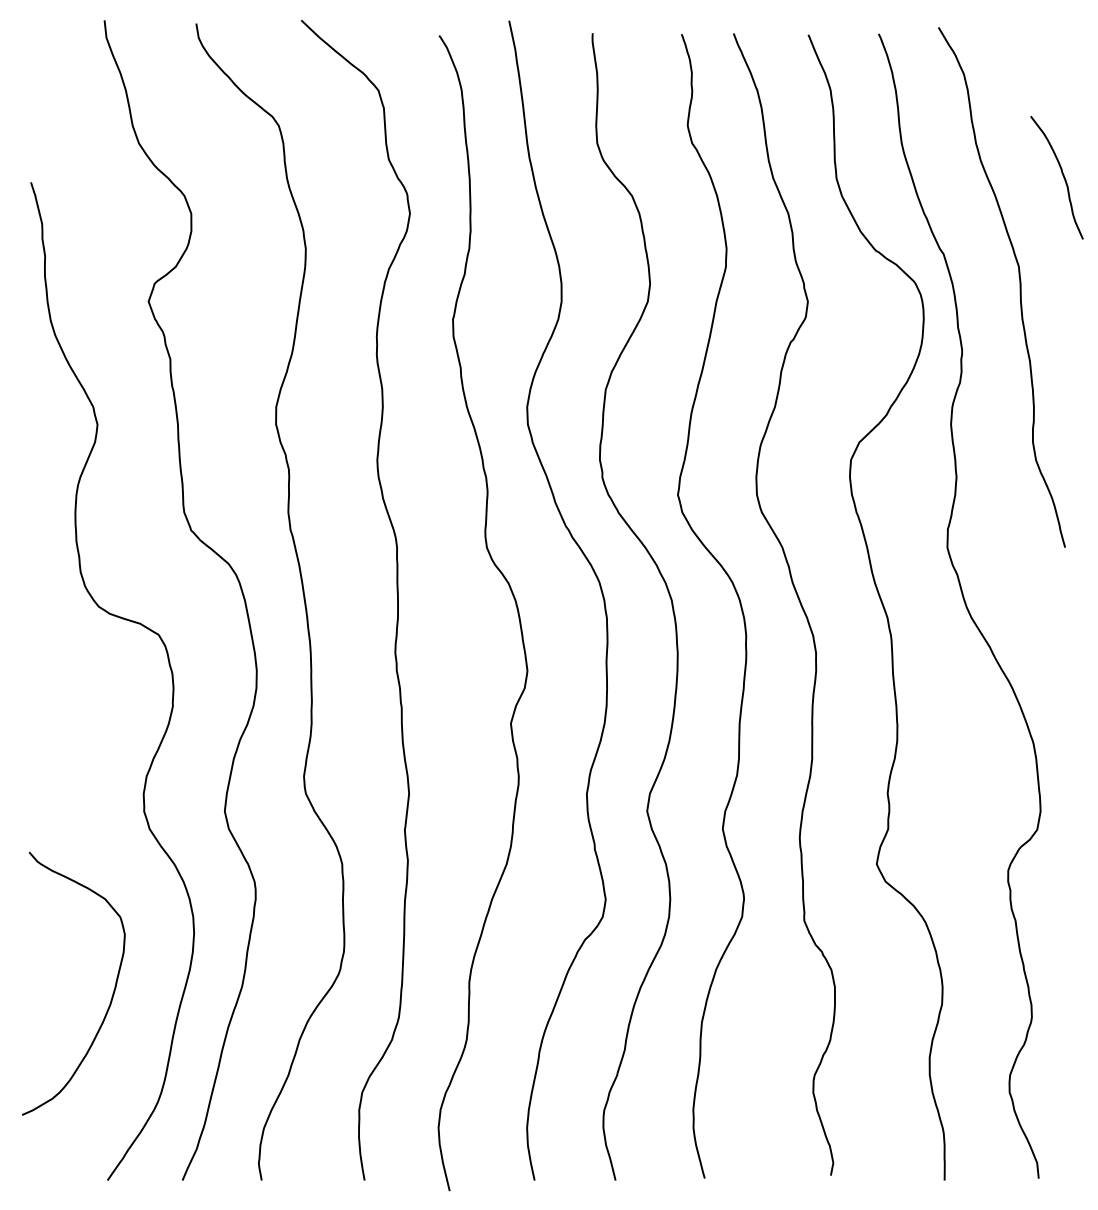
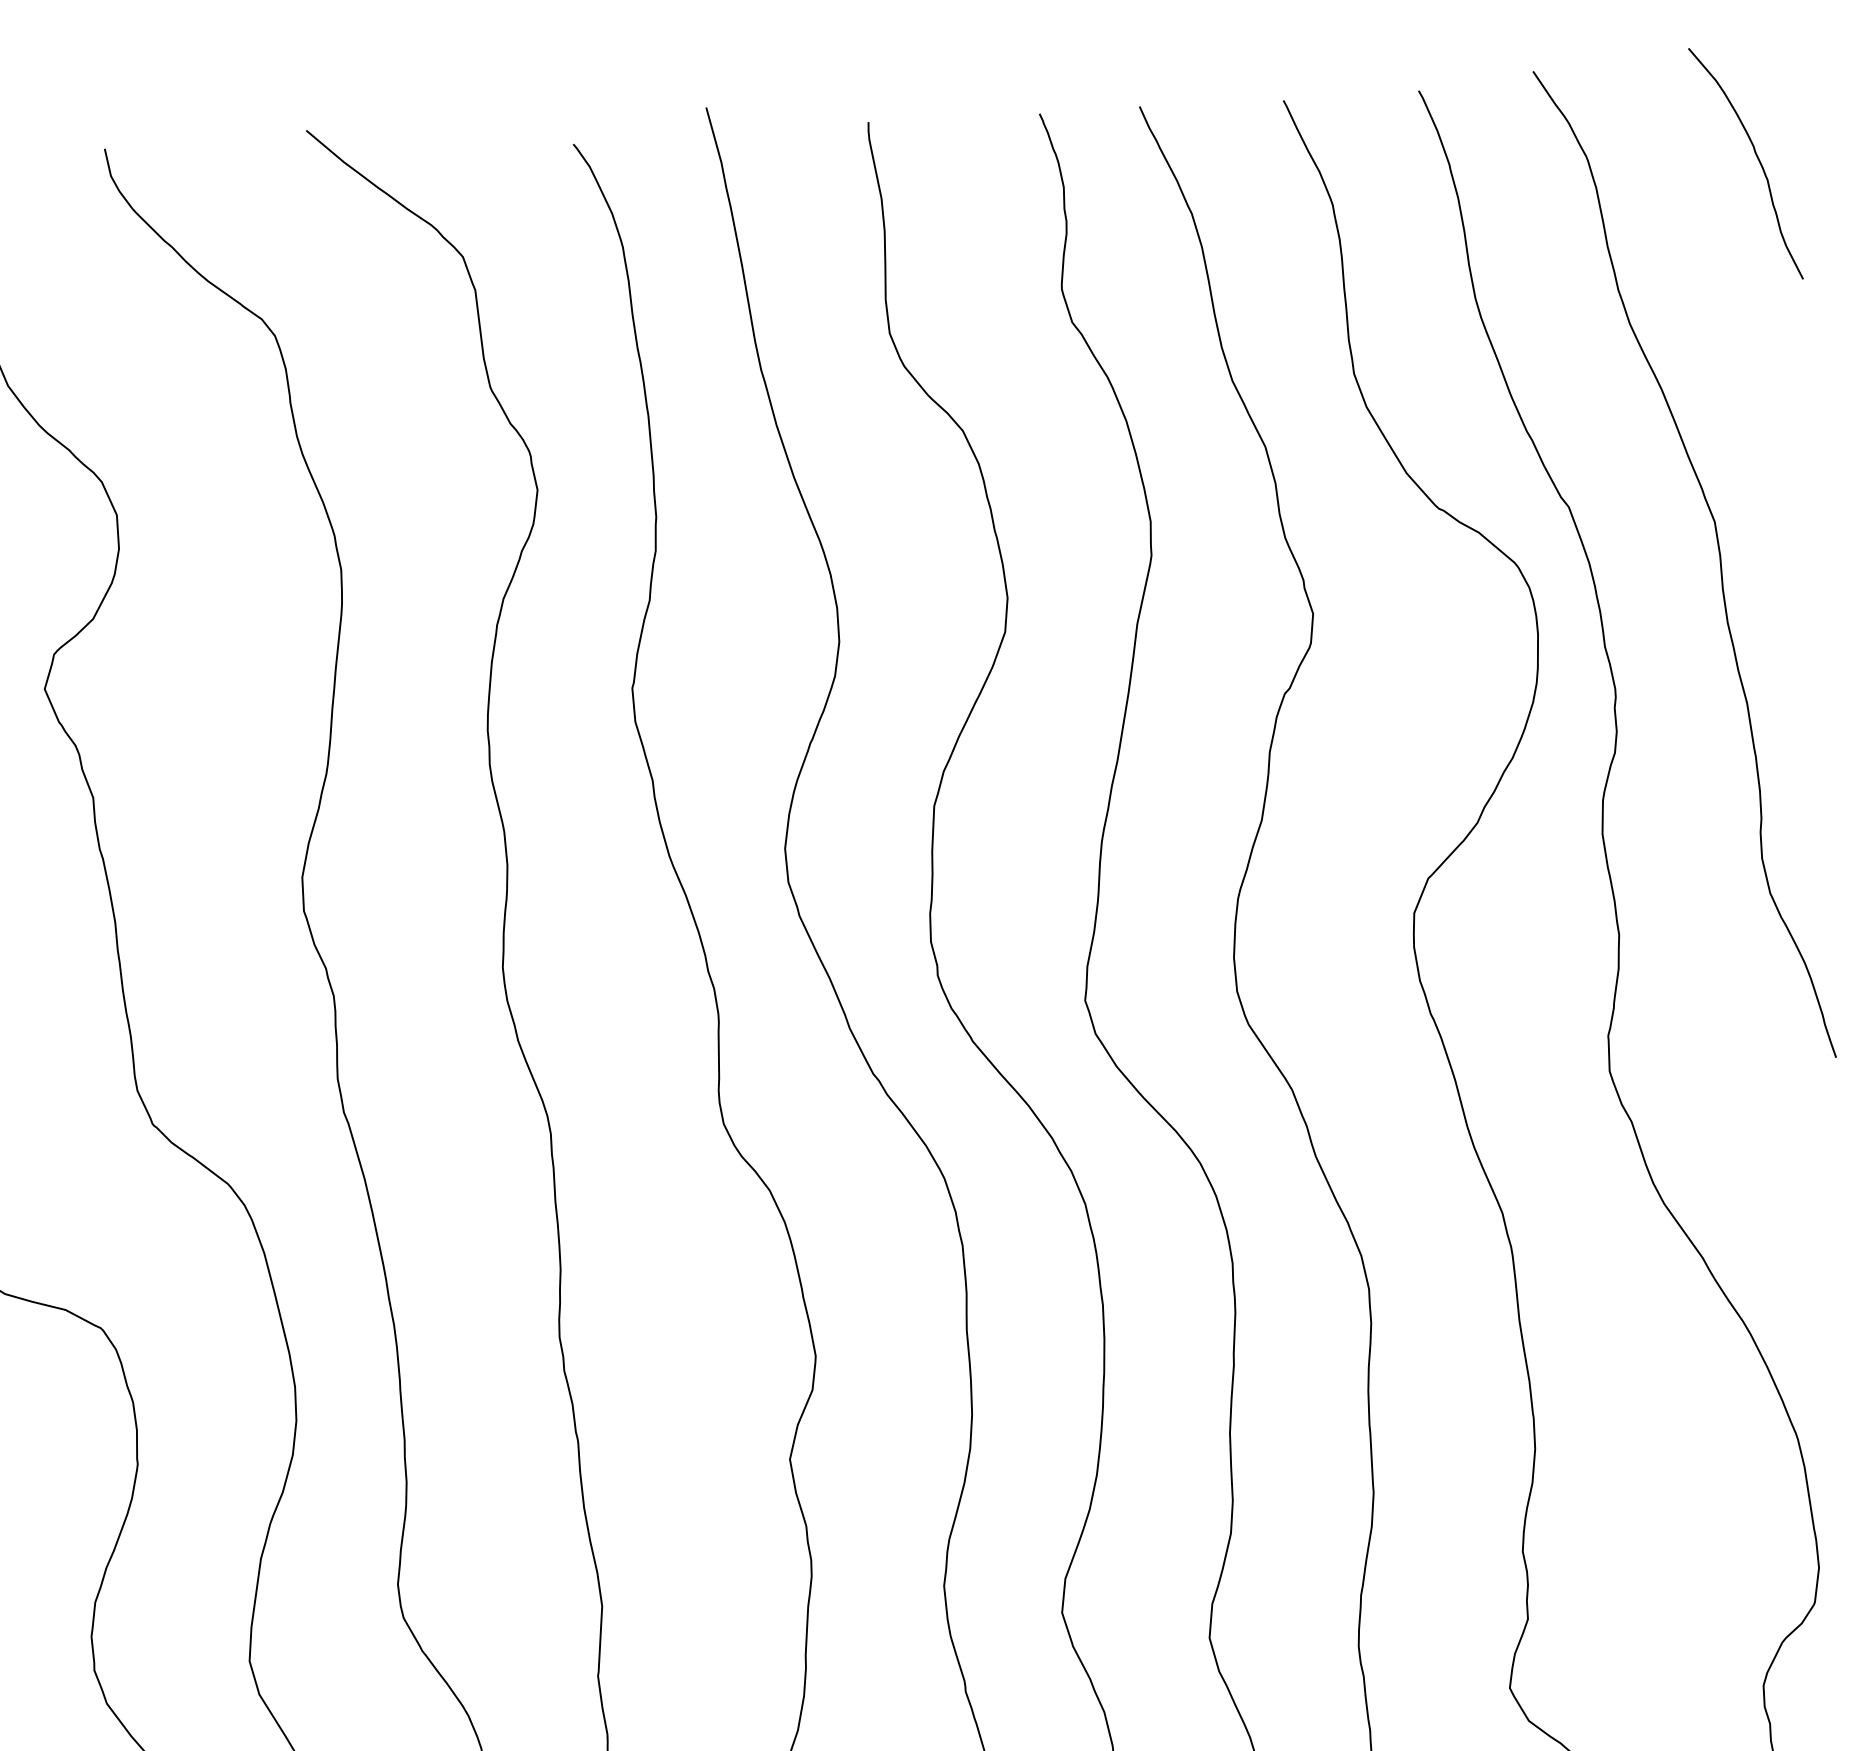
curve: (1062, 175) -> (1756, 158), moved

